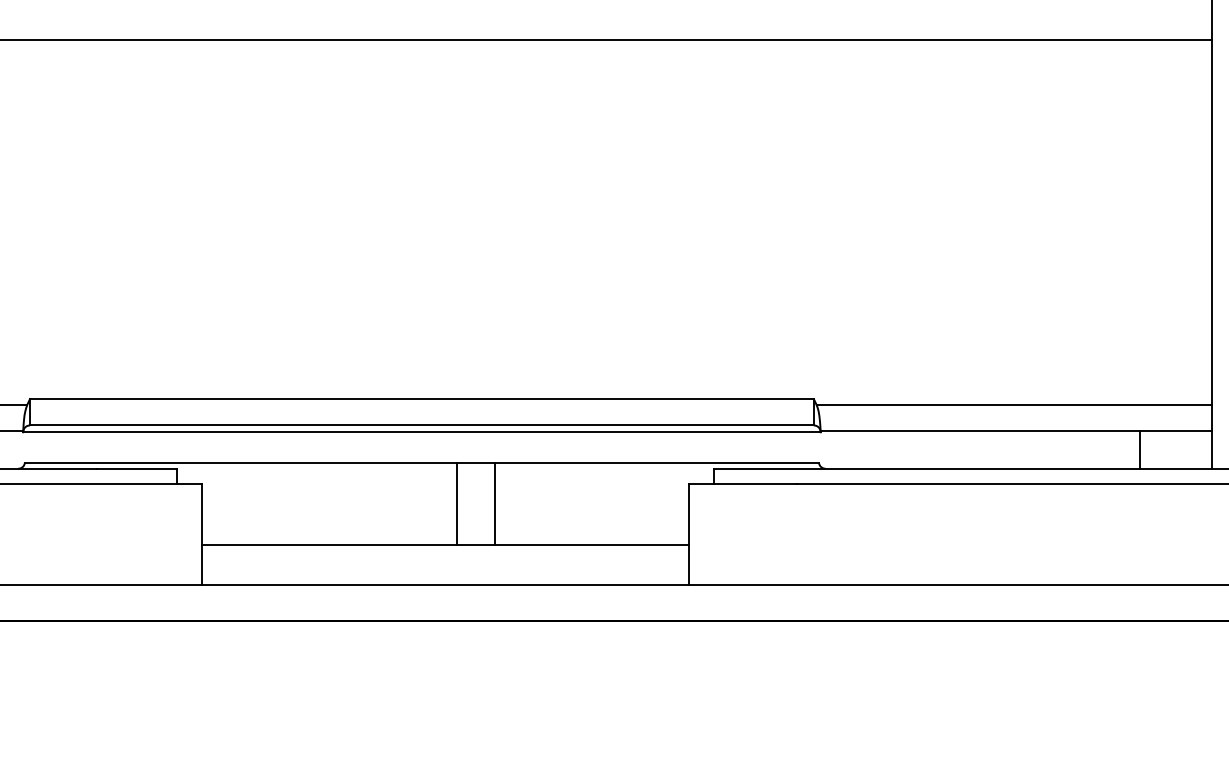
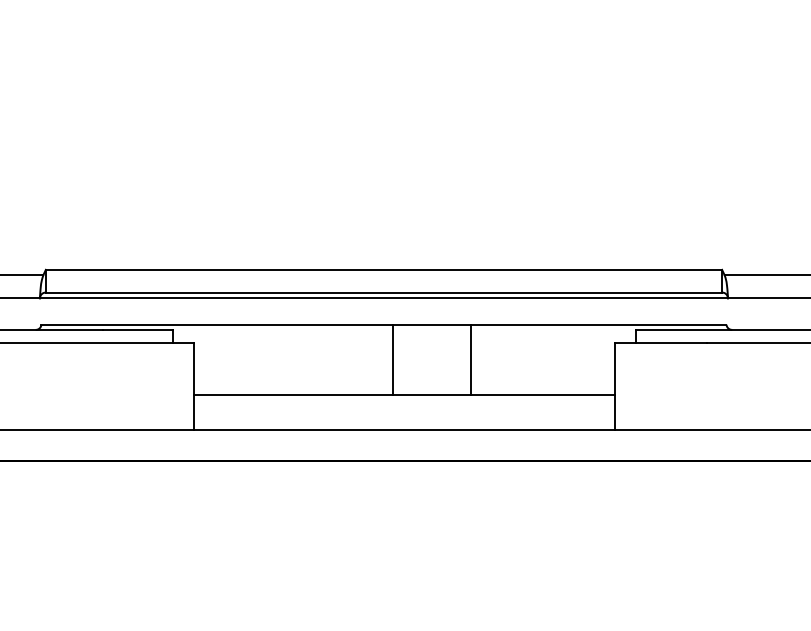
line: (456, 503) -> (392, 359), moved
line: (494, 503) -> (470, 359), moved

